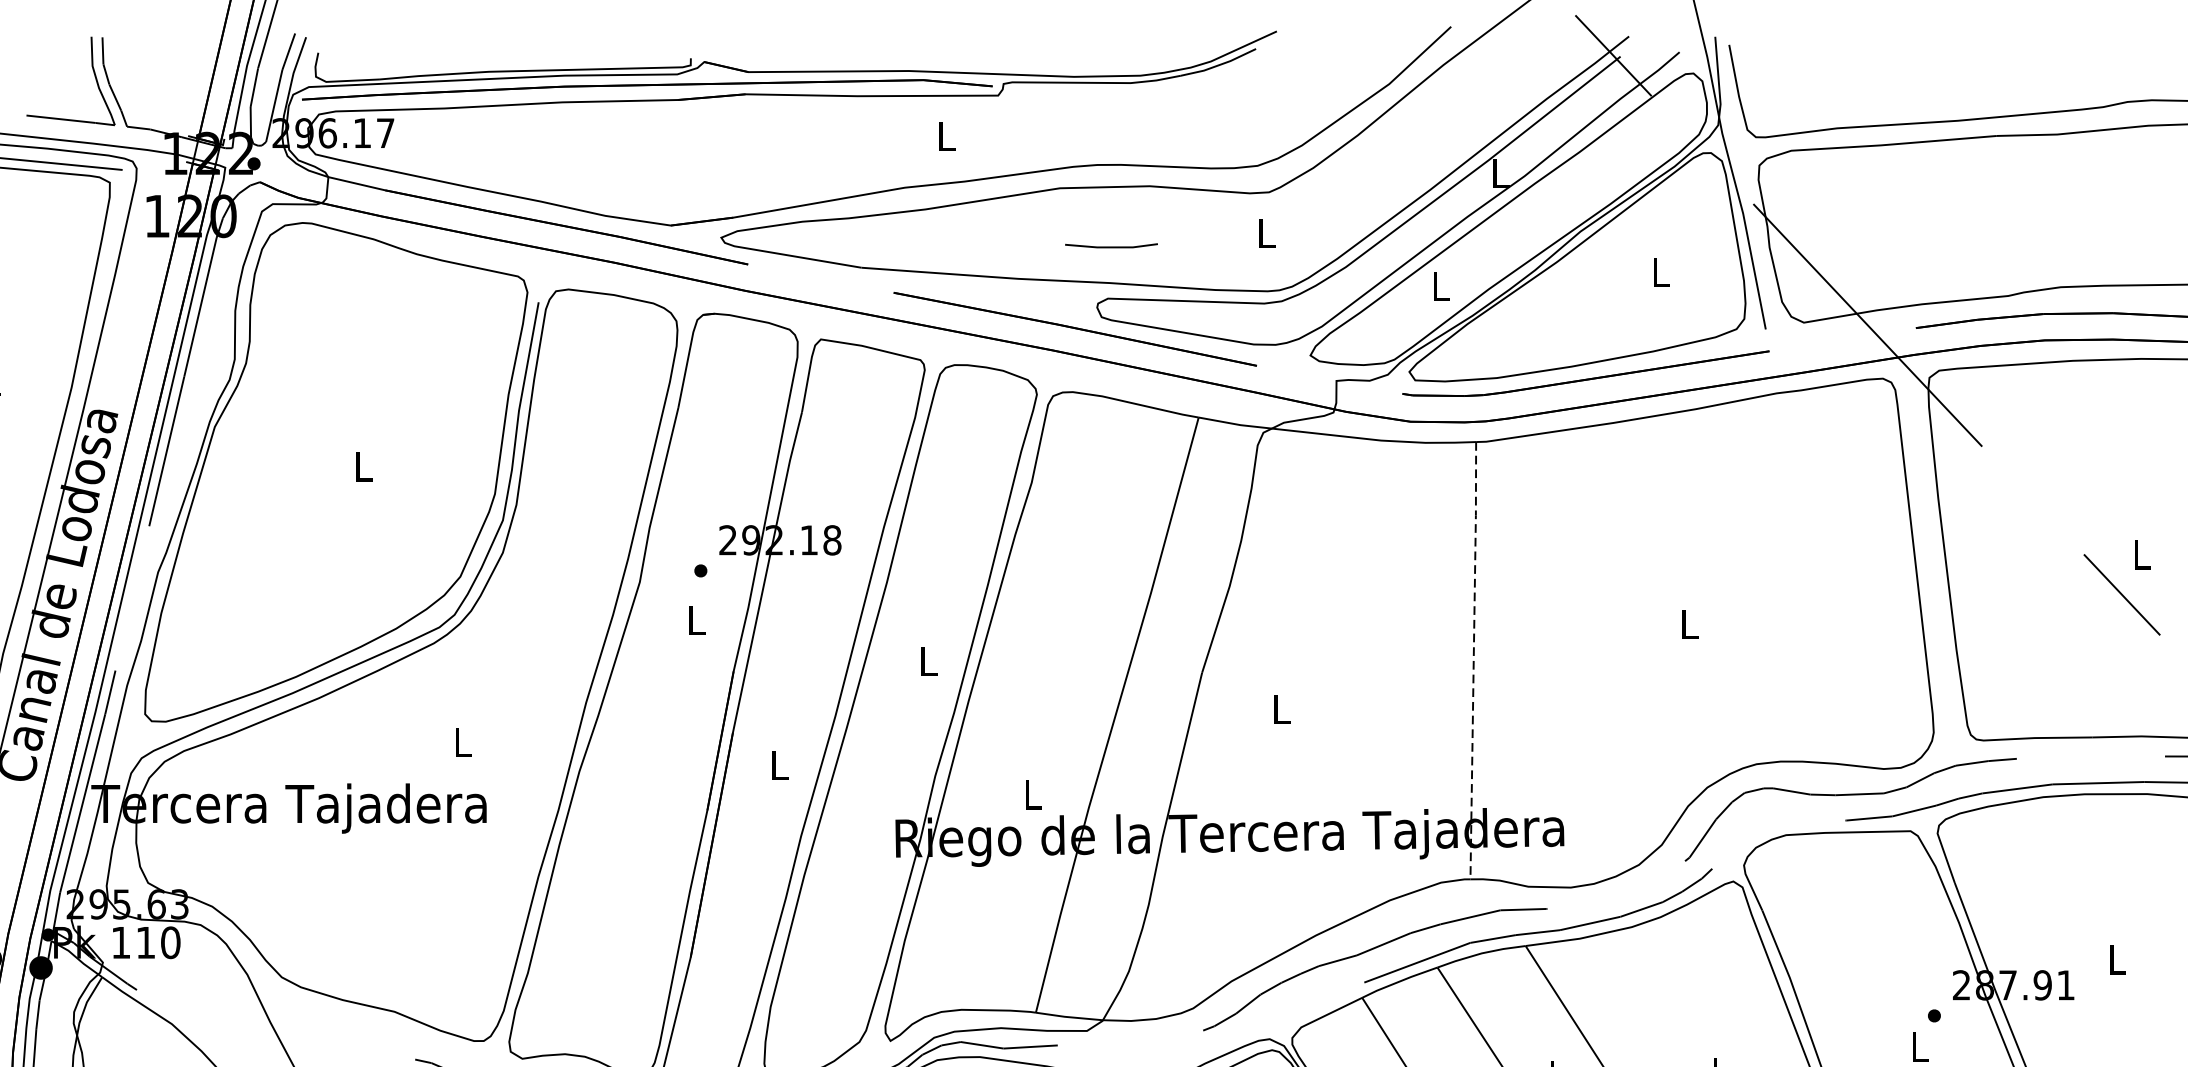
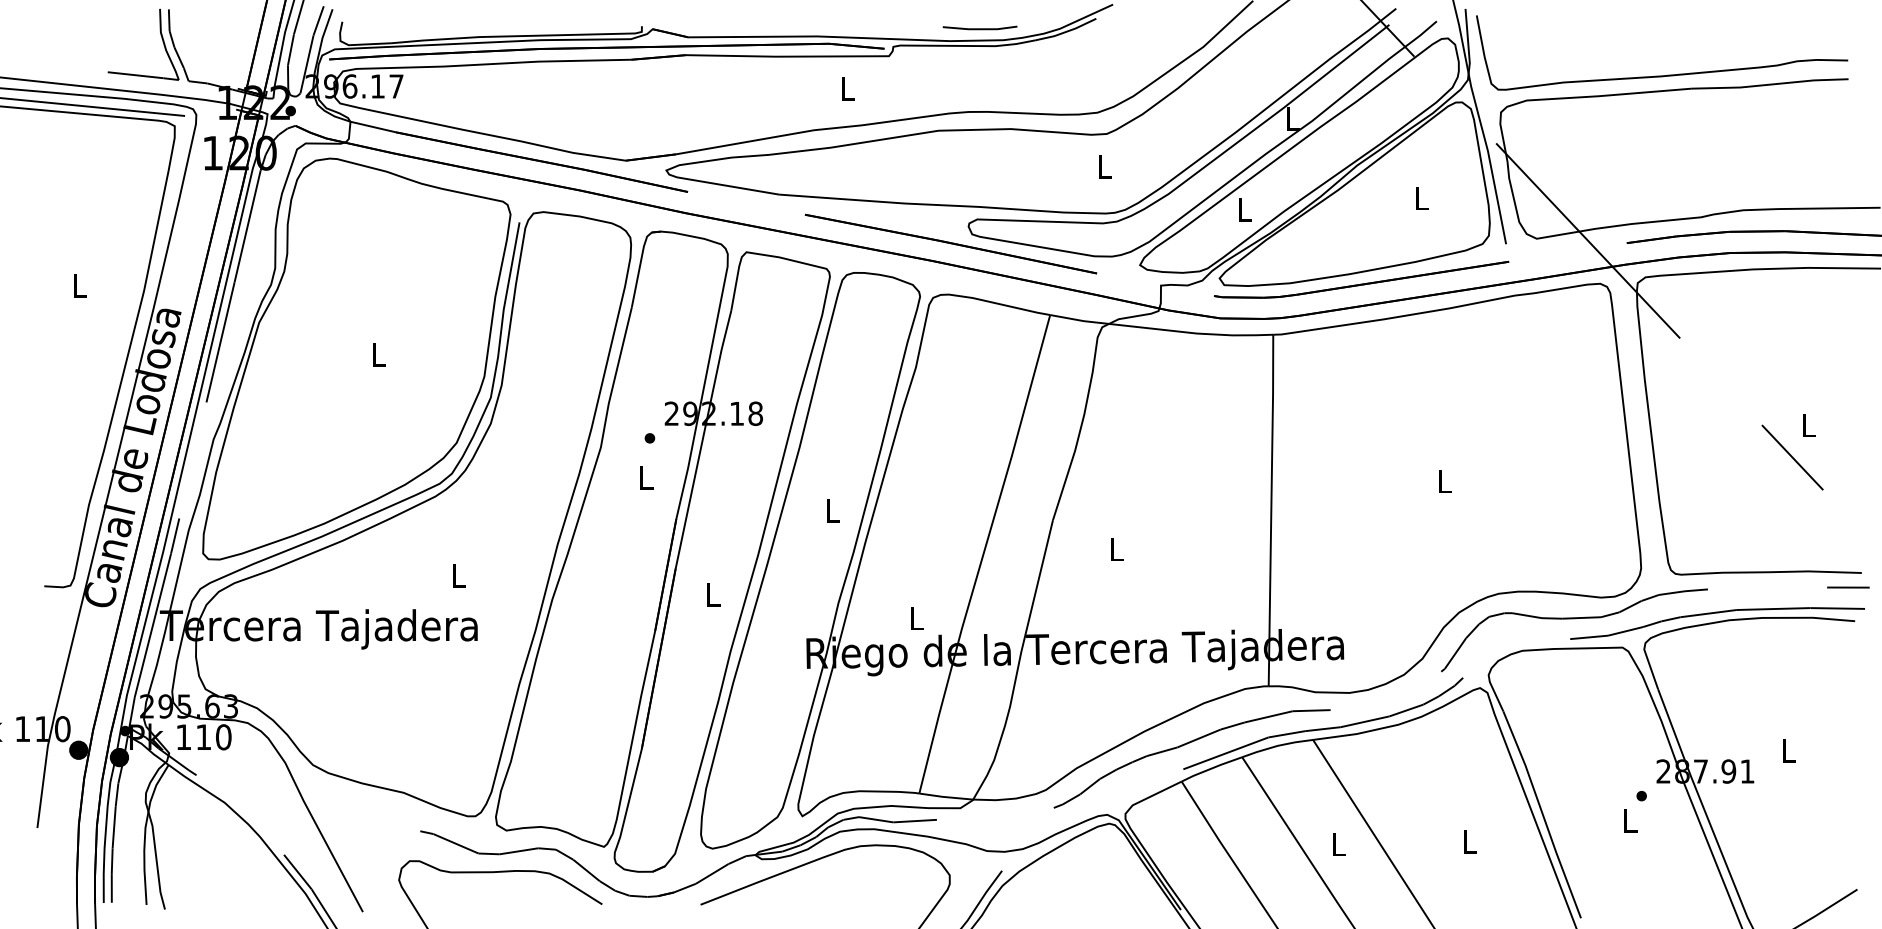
line: (1110, 246) -> (979, 28), moved
line: (1473, 659) -> (1271, 509), dashed -> solid

